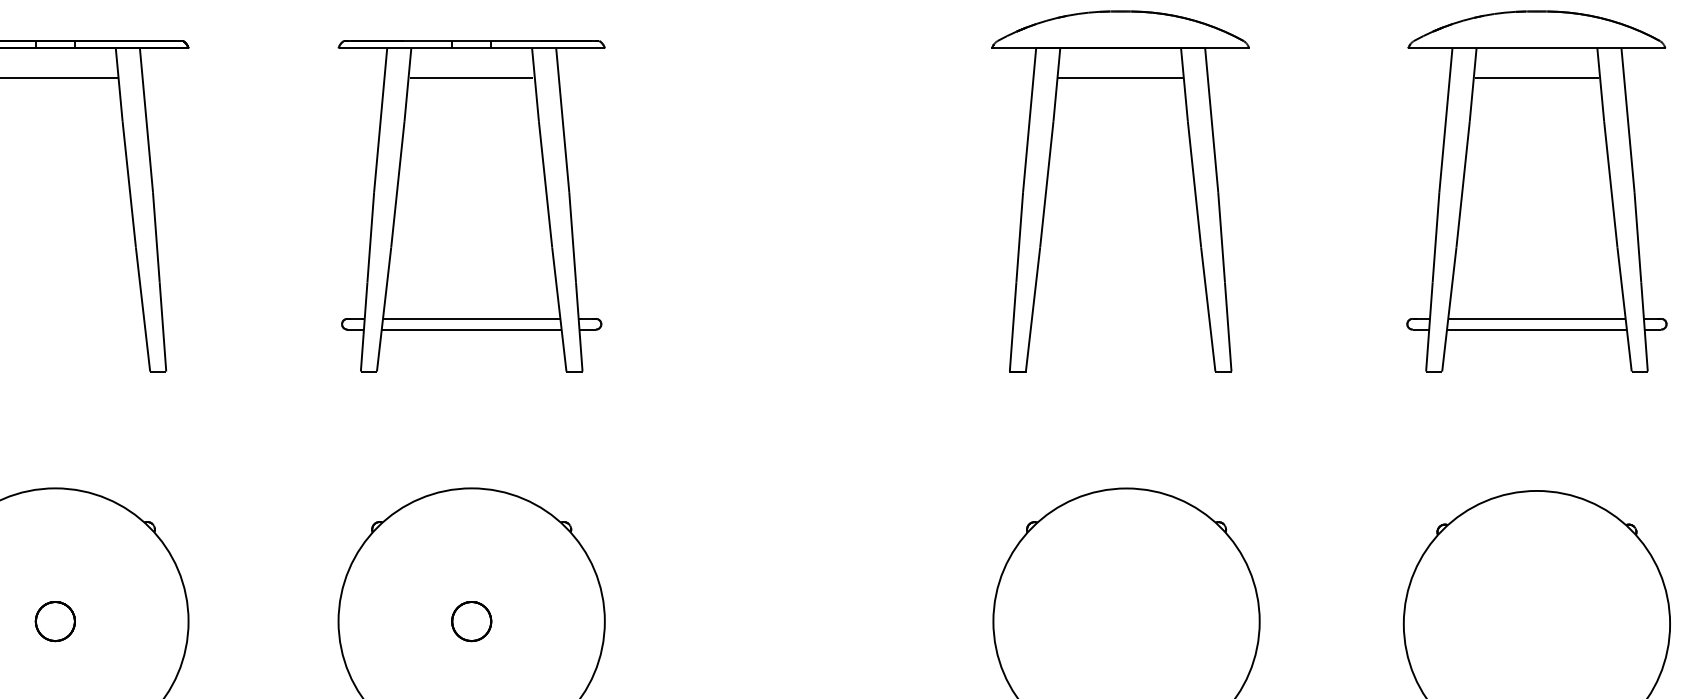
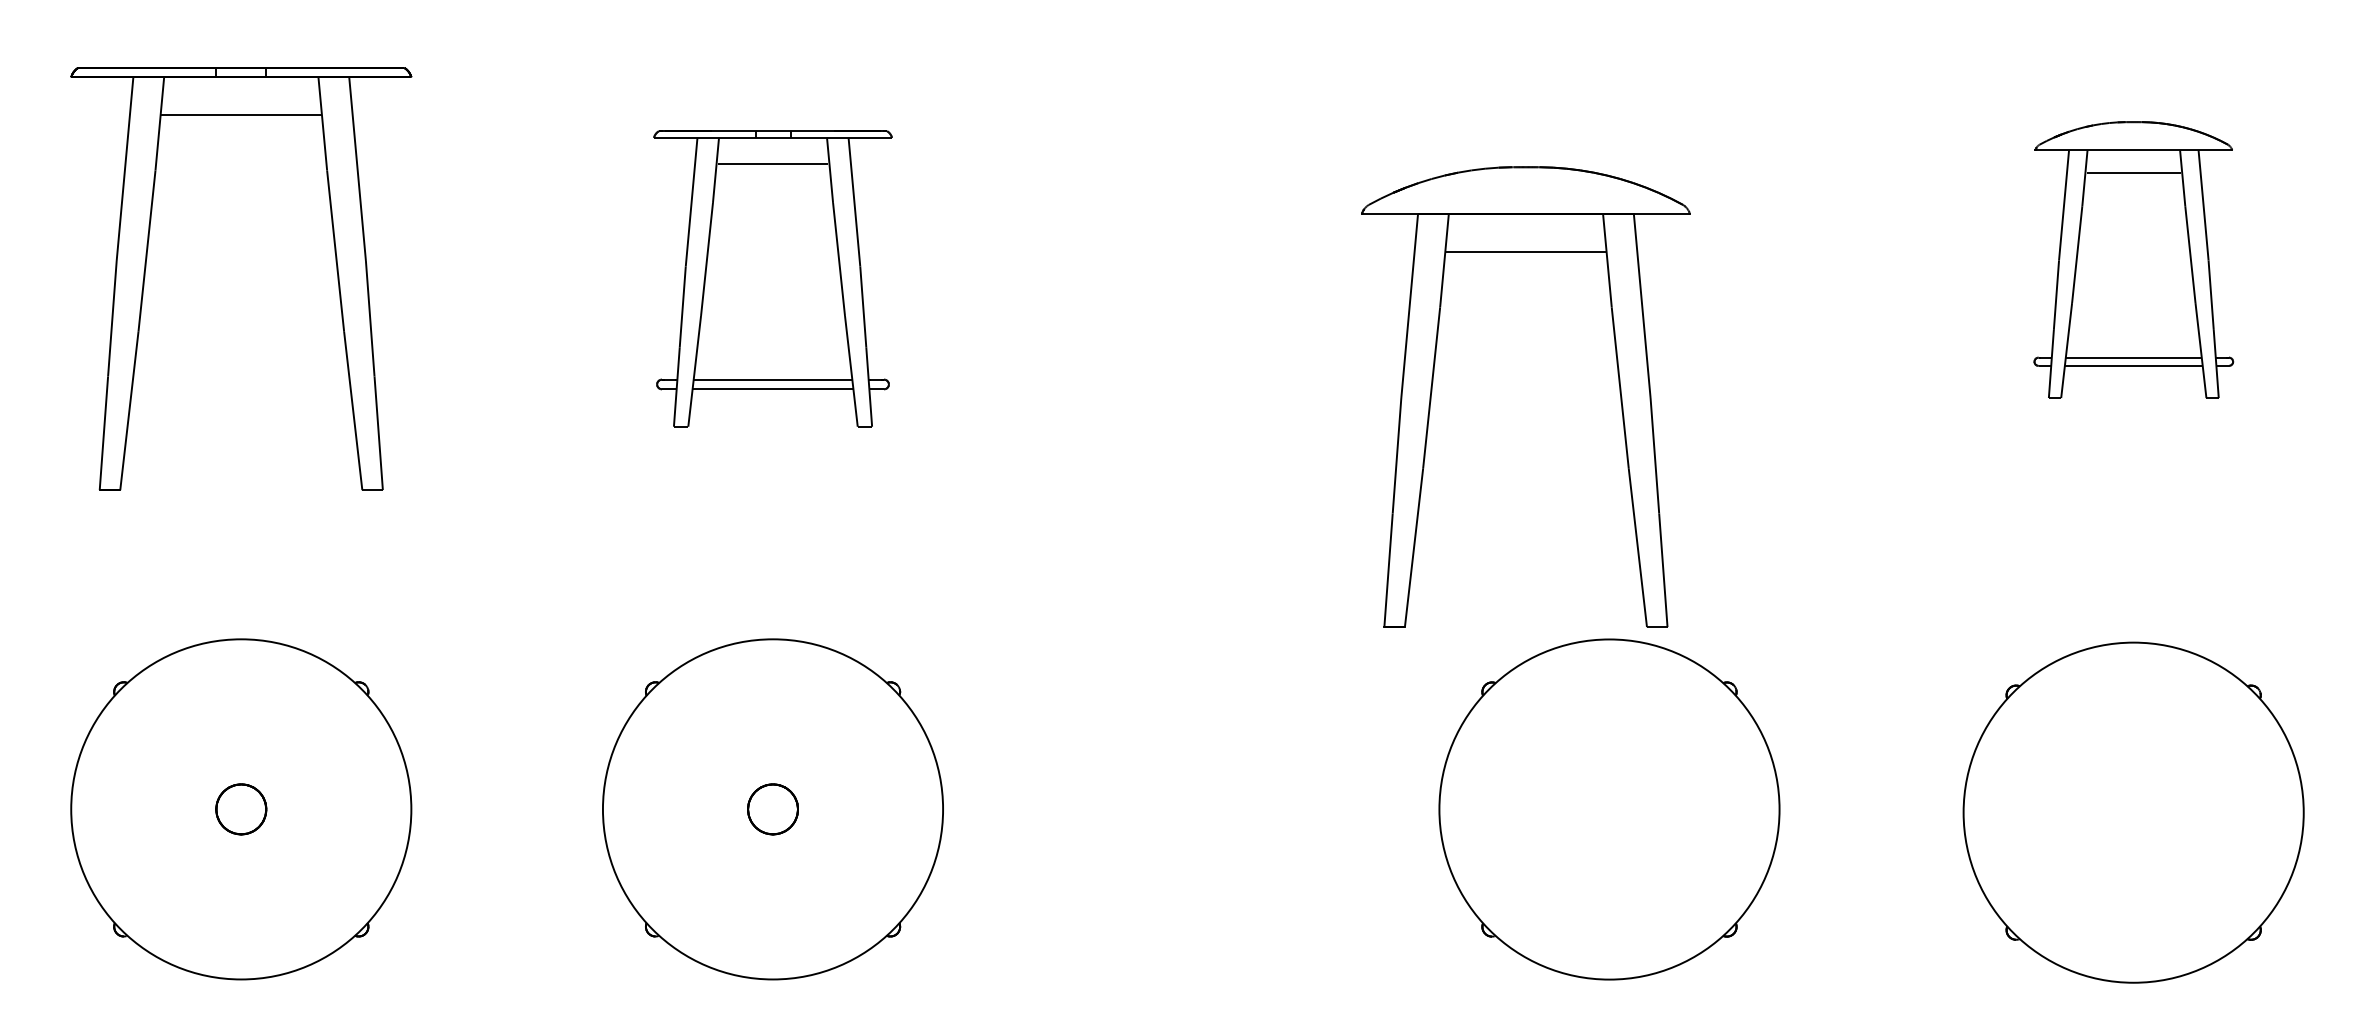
part: (1048, 180) -> (1433, 382), moved
part: (1536, 191) -> (2133, 259), size x0.6
part: (471, 205) -> (772, 278), size x0.7

